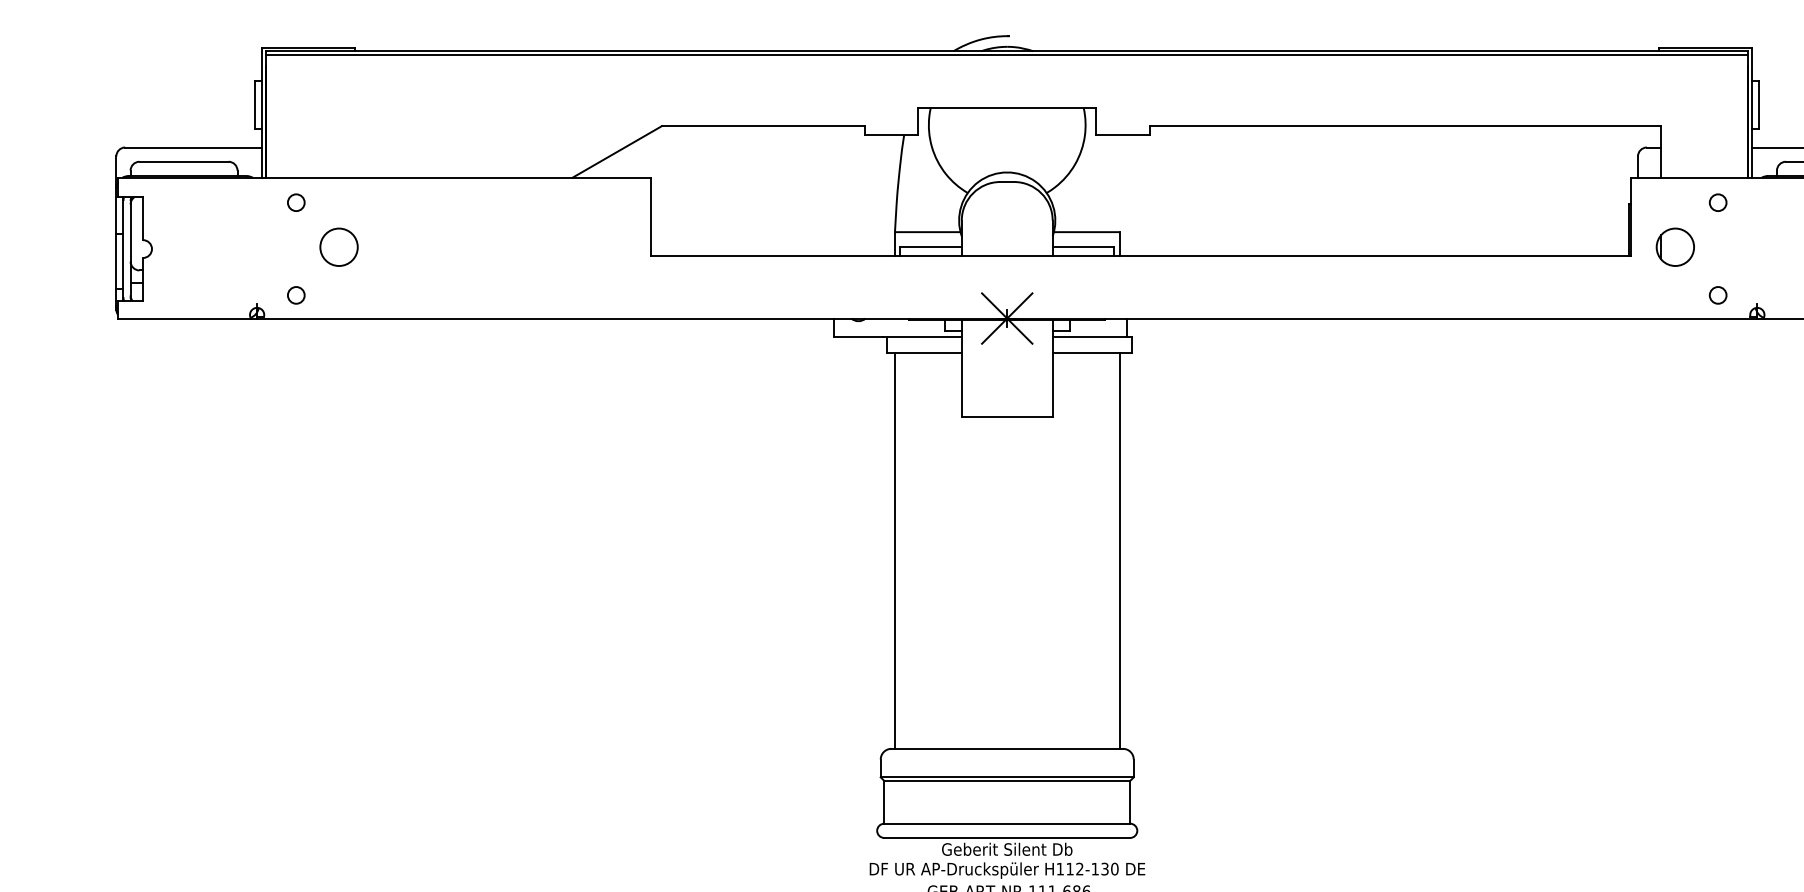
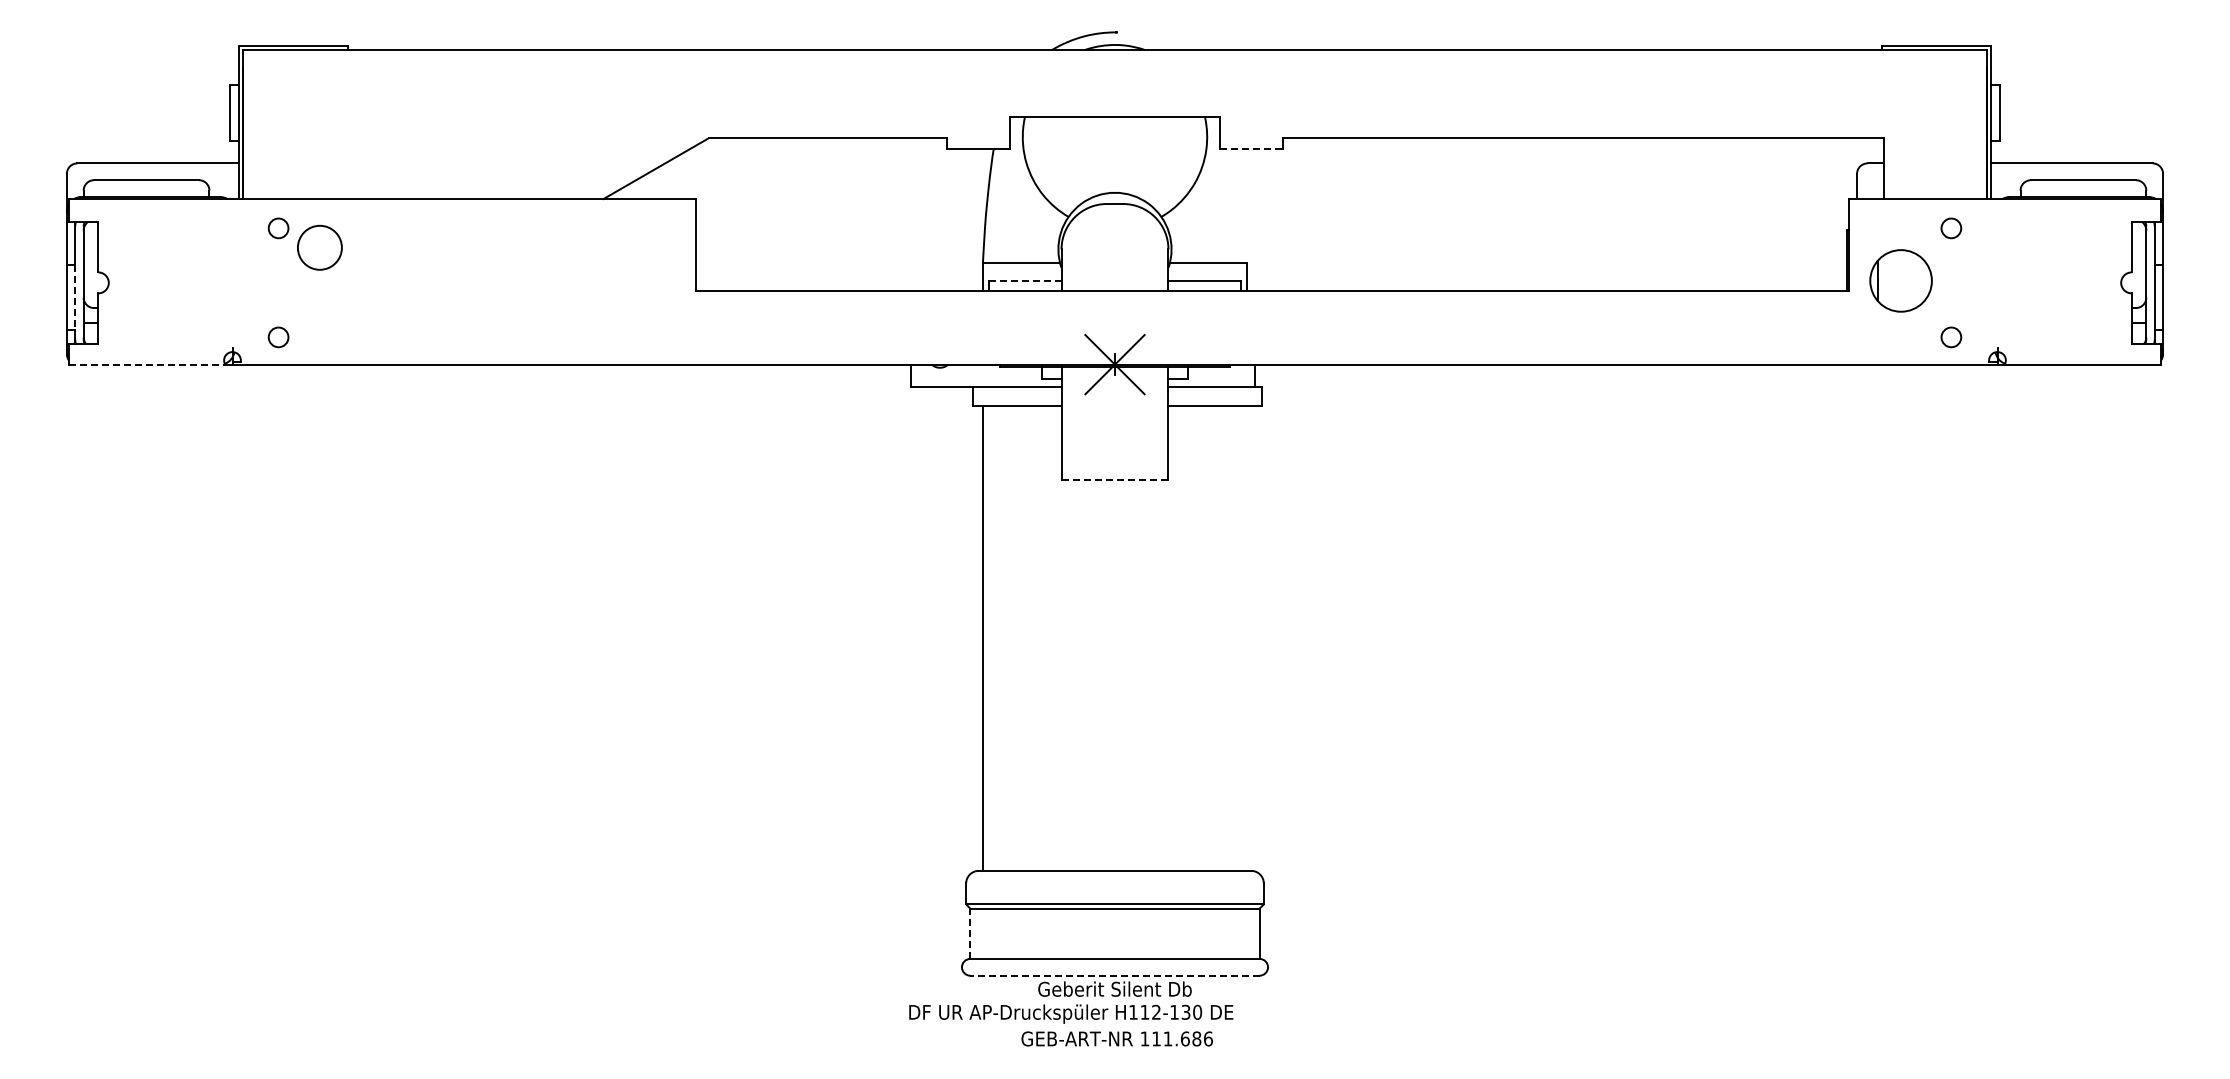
line: (1006, 54) -> (1114, 54), removed
line: (1123, 134) -> (1251, 148), solid -> dashed
circle: (338, 247) -> (319, 247), moved
line: (930, 247) -> (1024, 280), solid -> dashed
part: (1674, 247) -> (1900, 280), size x1.4
line: (123, 261) -> (75, 297), solid -> dashed
line: (184, 318) -> (147, 364), solid -> dashed
line: (1006, 416) -> (1114, 479), solid -> dashed
line: (1119, 550) -> (1247, 637), removed
line: (884, 802) -> (970, 933), solid -> dashed
line: (1007, 837) -> (1115, 975), solid -> dashed
text: (1007, 870) -> (1071, 1013), moved

